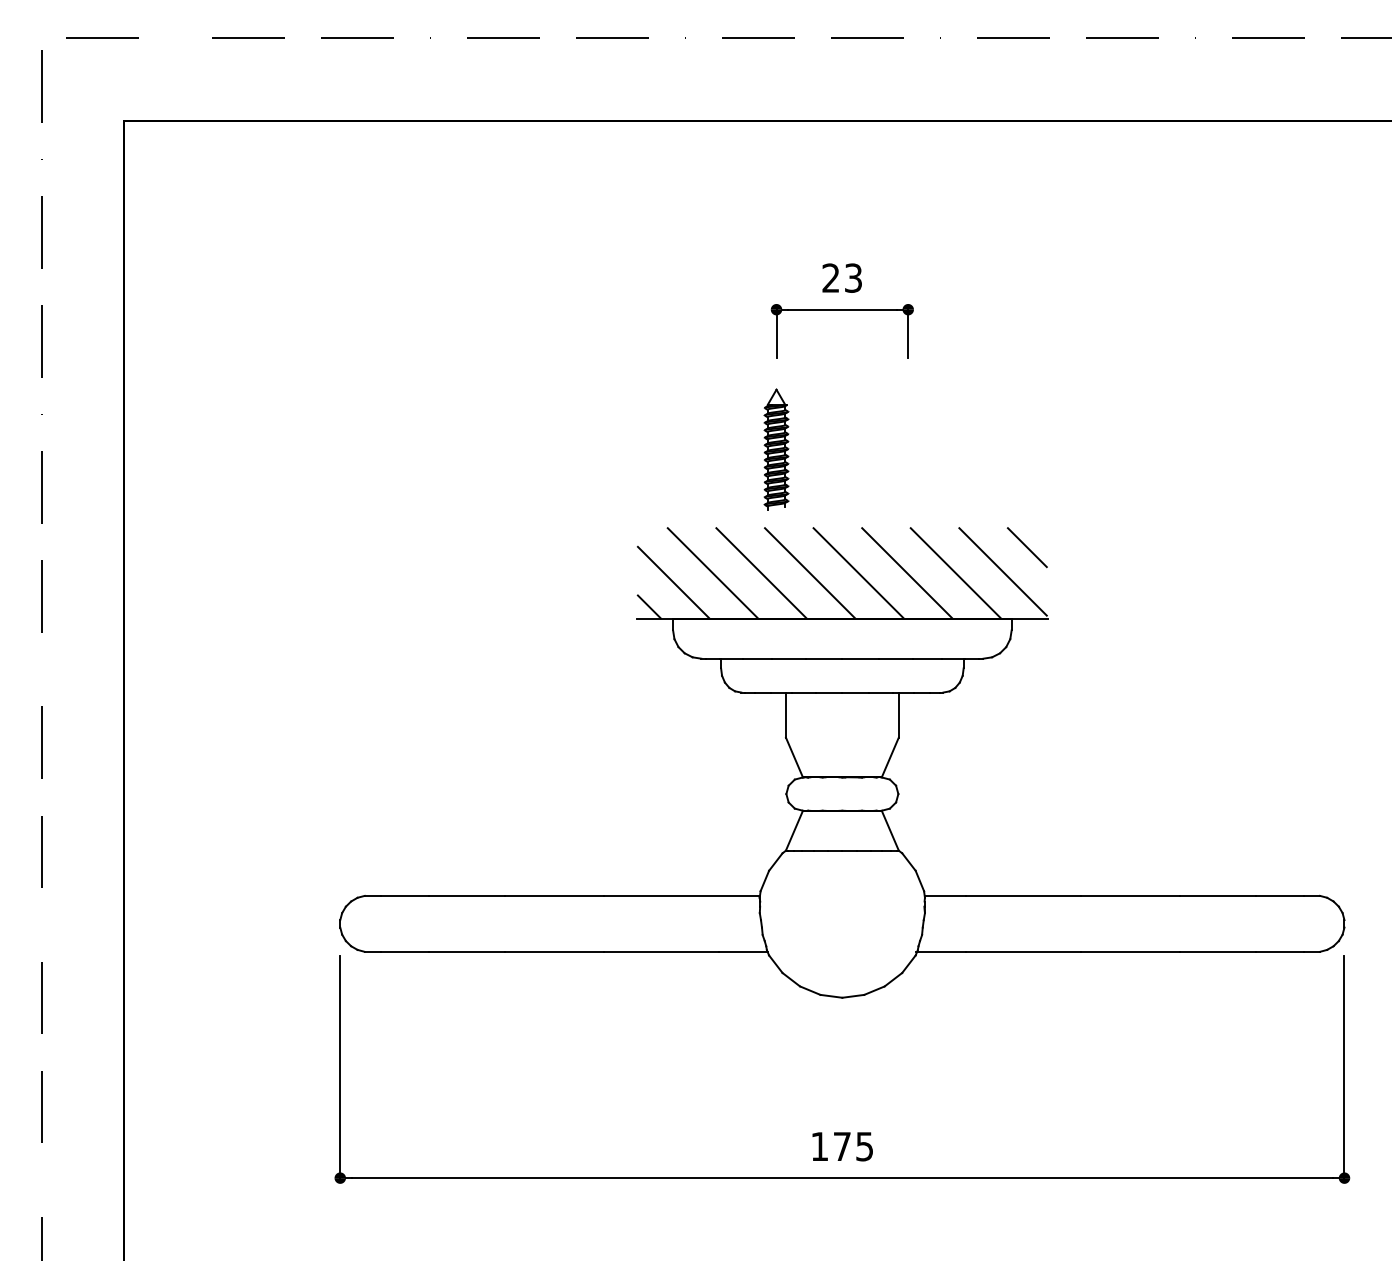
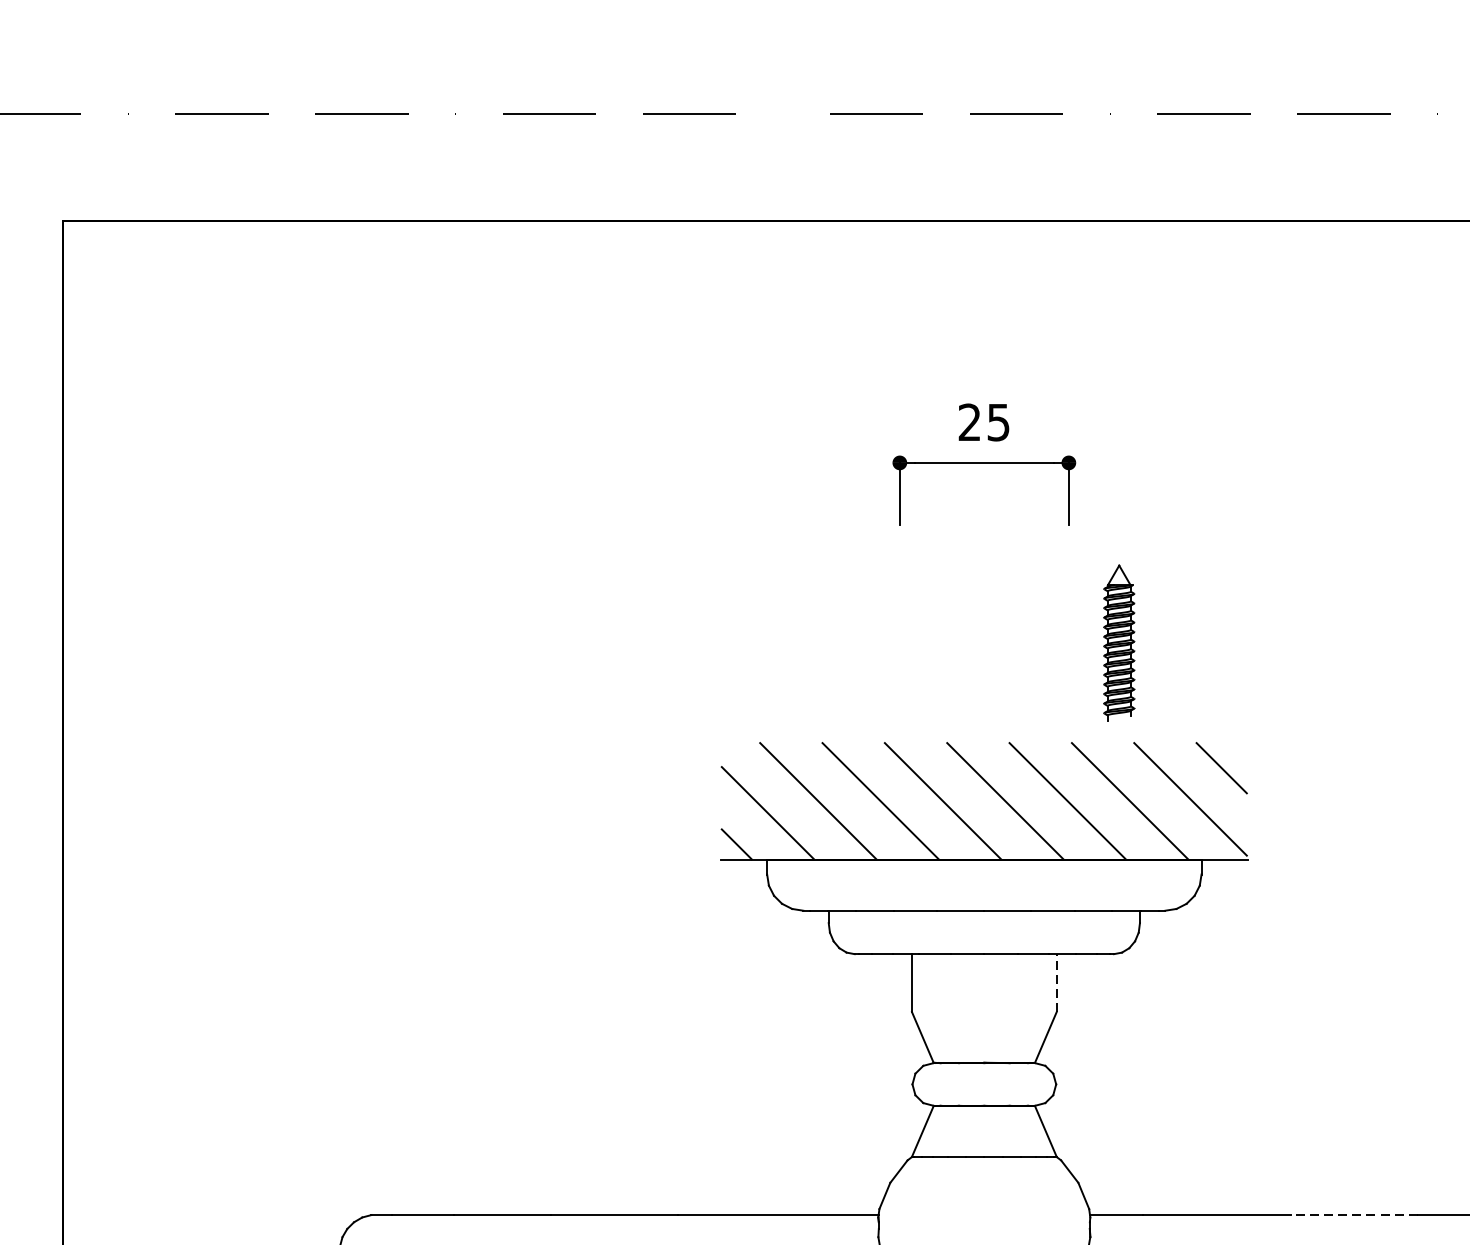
text: (853, 277) -> (998, 421), 23 -> 25
part: (776, 449) -> (1119, 642), moved
line: (898, 715) -> (1056, 983), solid -> dashed
line: (1130, 895) -> (1354, 1214), solid -> dashed

